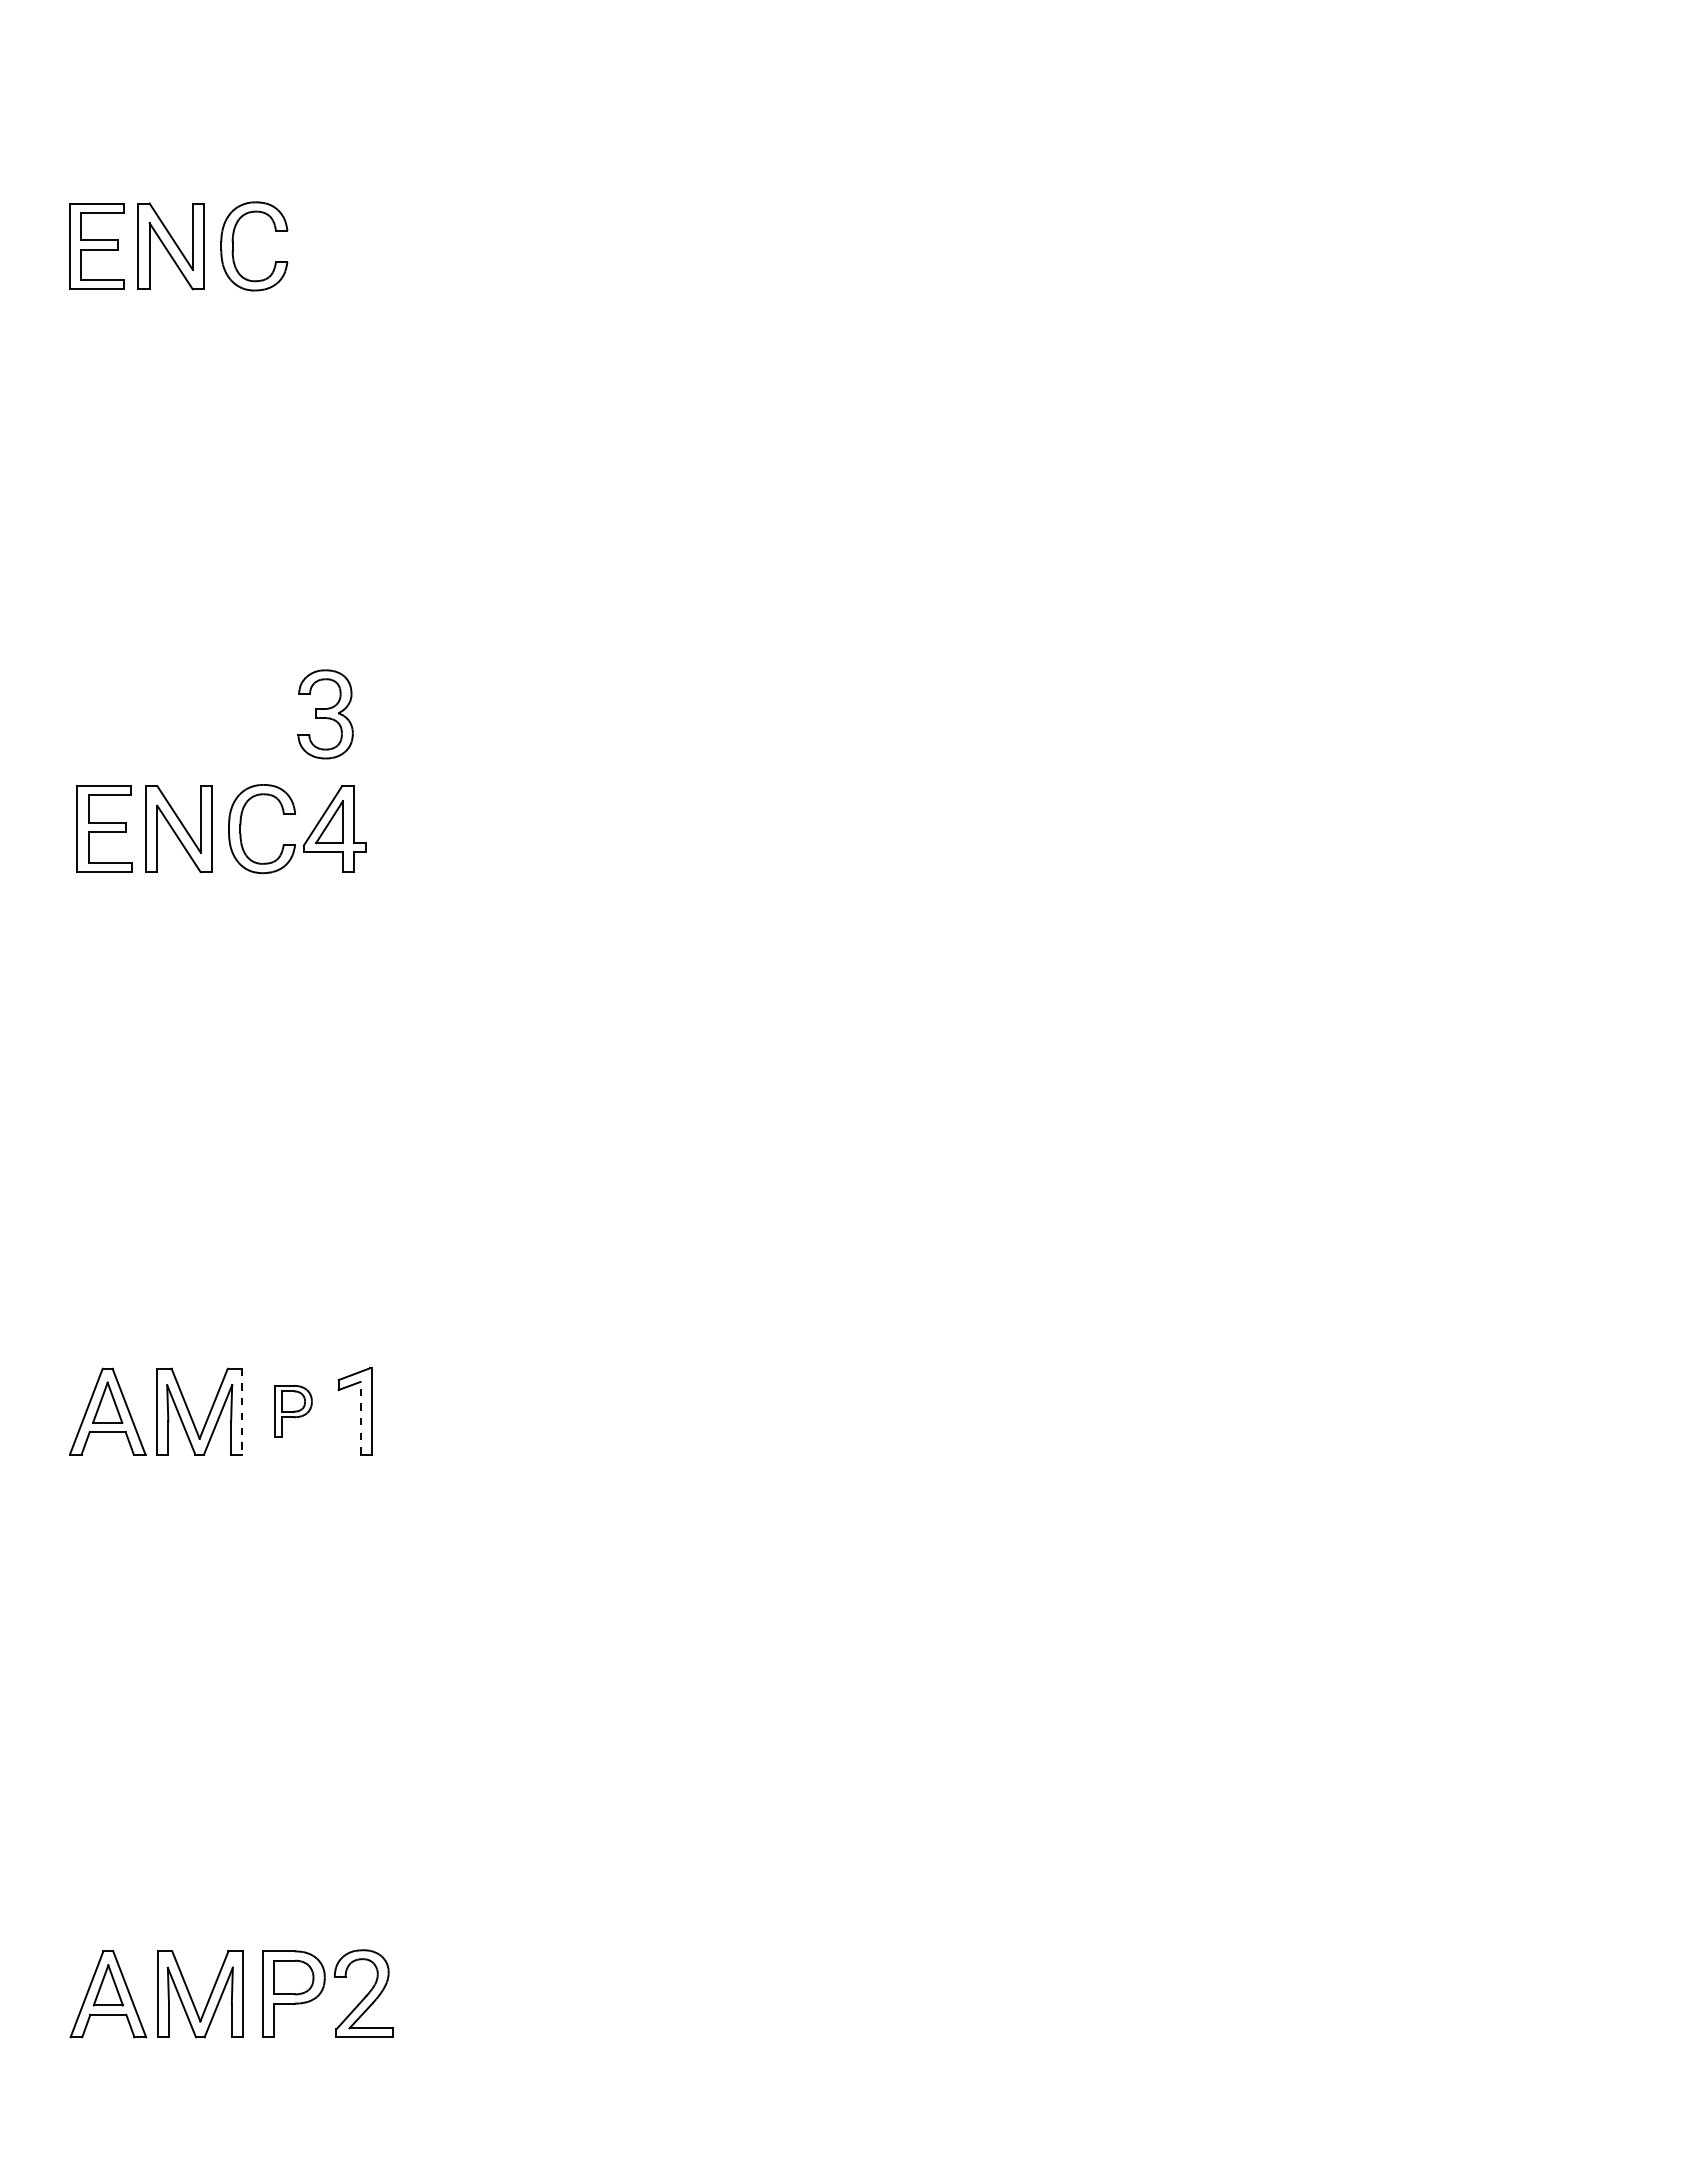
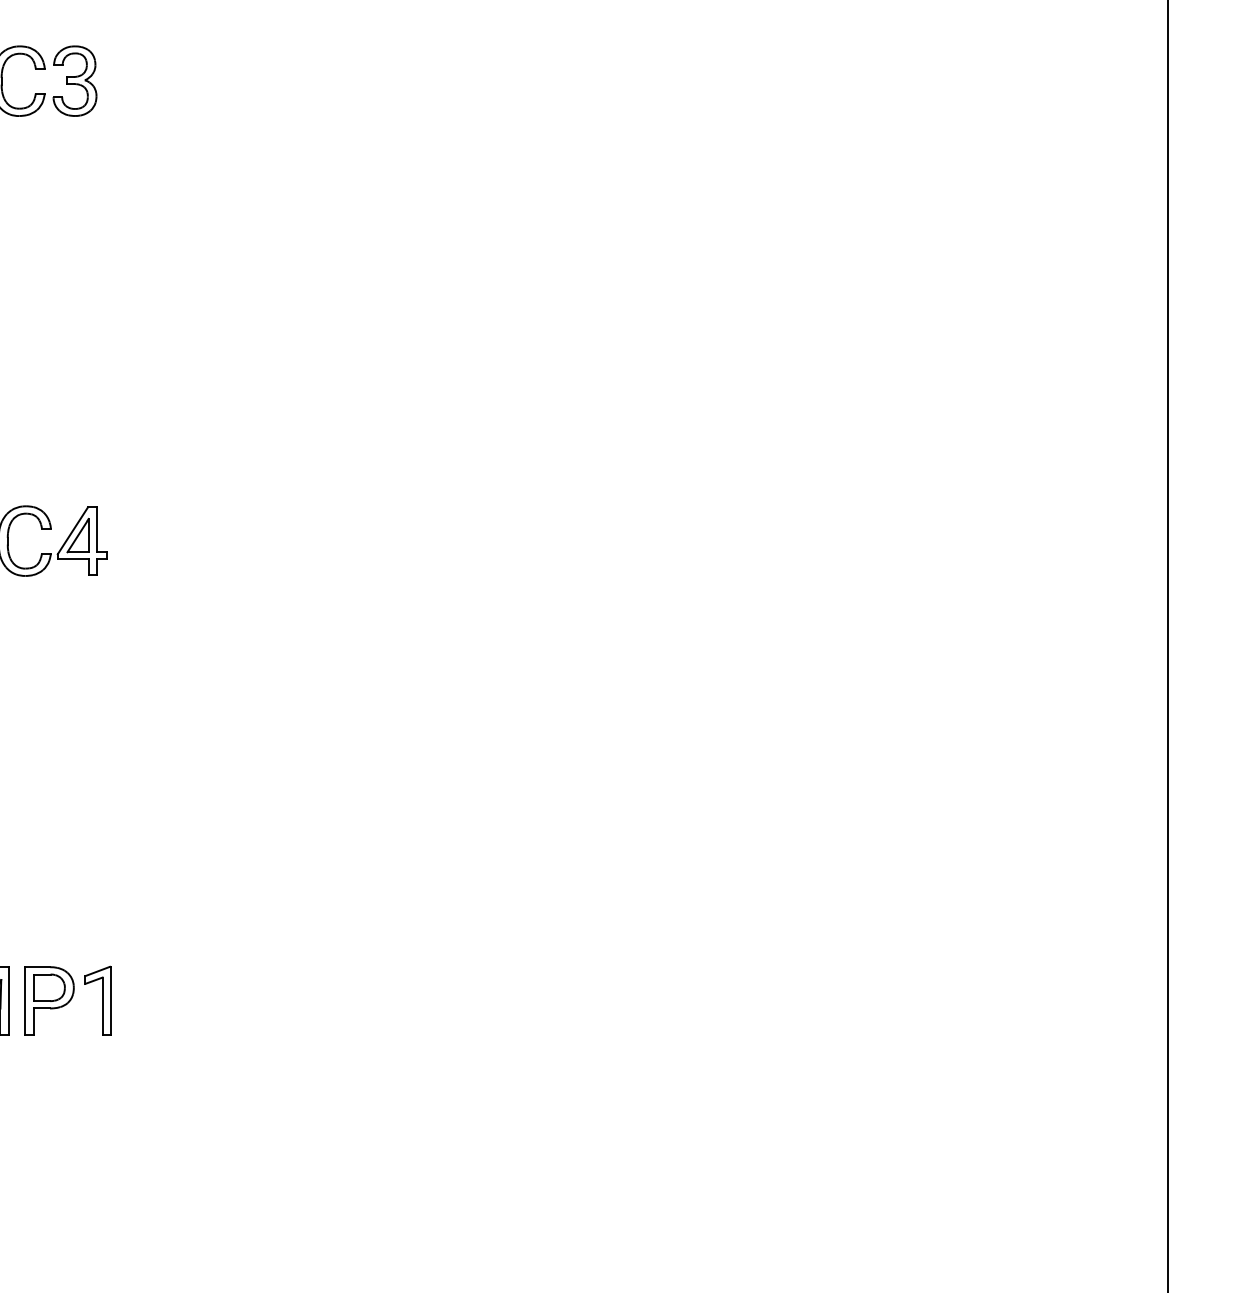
part: (325, 714) -> (74, 81), moved
line: (242, 1411) -> (9, 1000), dashed -> solid
part: (293, 1411) -> (49, 1000), size x1.67
line: (360, 1417) -> (102, 1005), dashed -> solid

